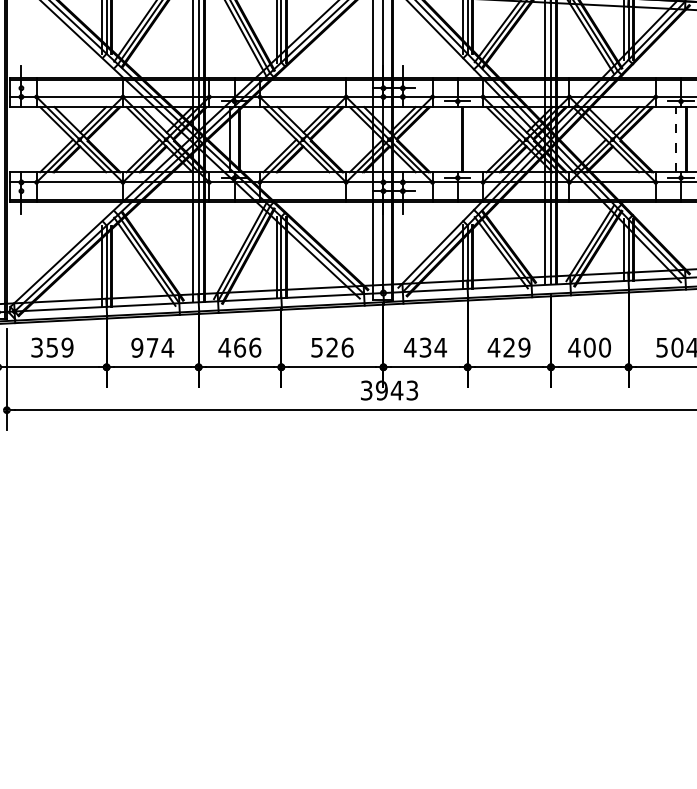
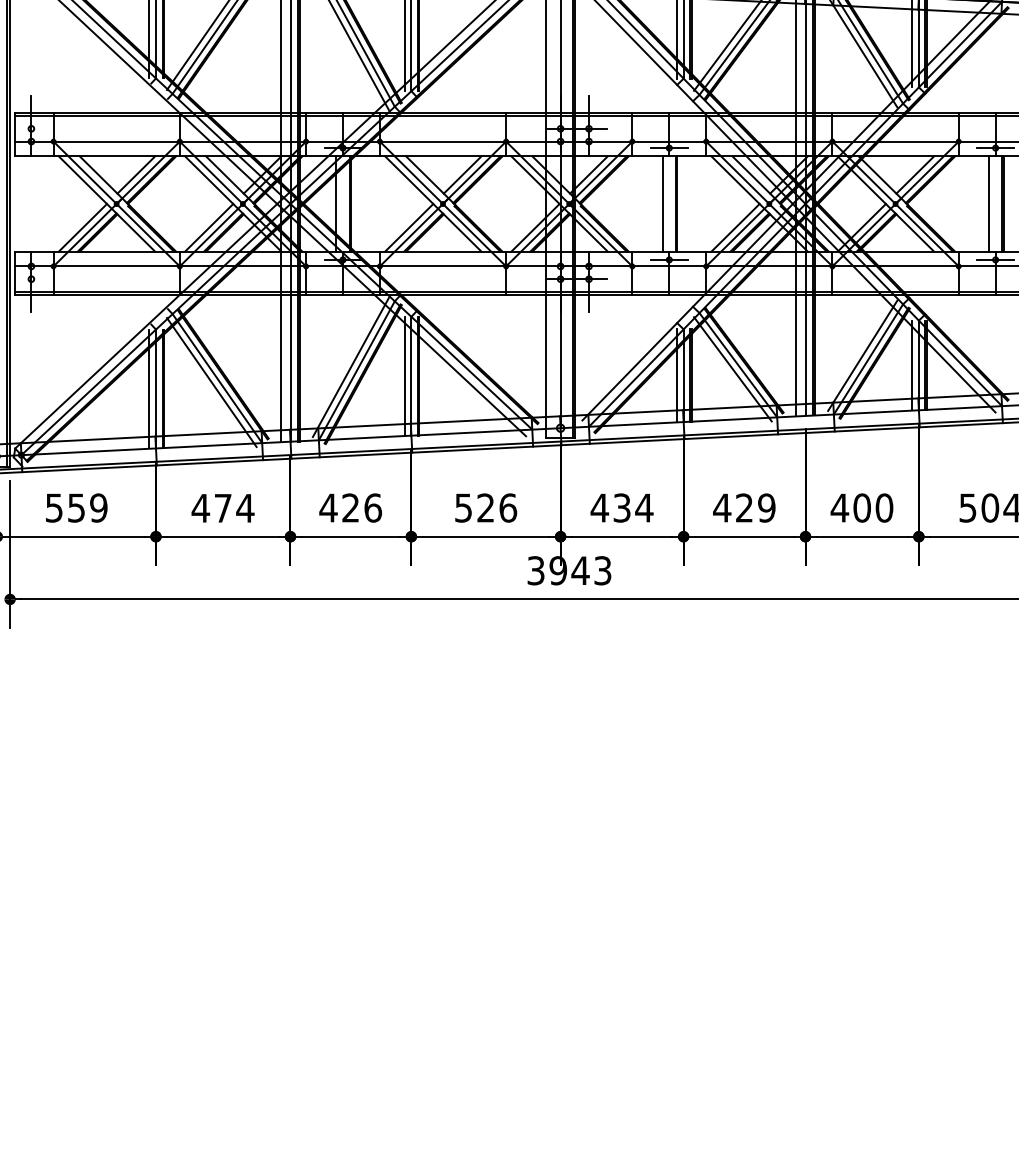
line: (453, 139) -> (662, 203), added
line: (676, 139) -> (988, 203), dashed -> solid
text: (37, 346) -> (54, 506), 359 -> 559
text: (137, 347) -> (201, 507), 974 -> 474
text: (240, 347) -> (351, 507), 466 -> 426

